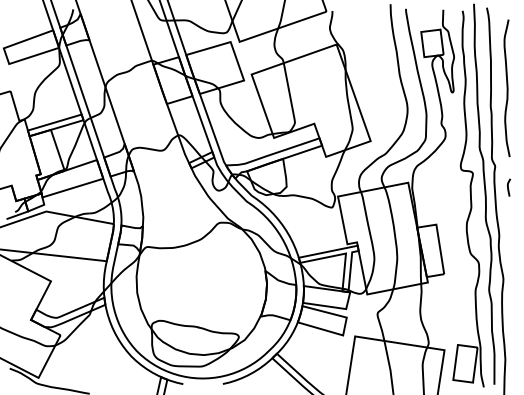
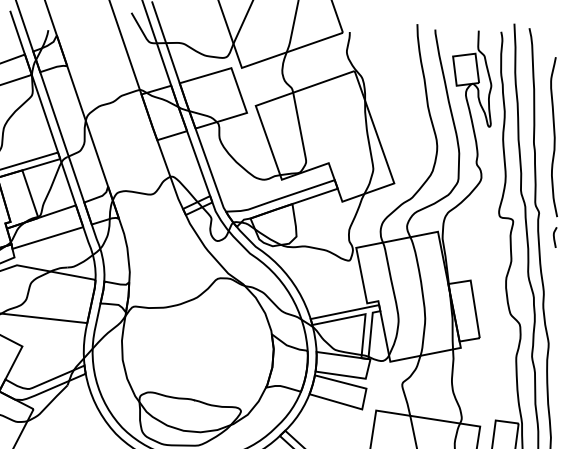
curve: (506, 88) -> (553, 137), moved

